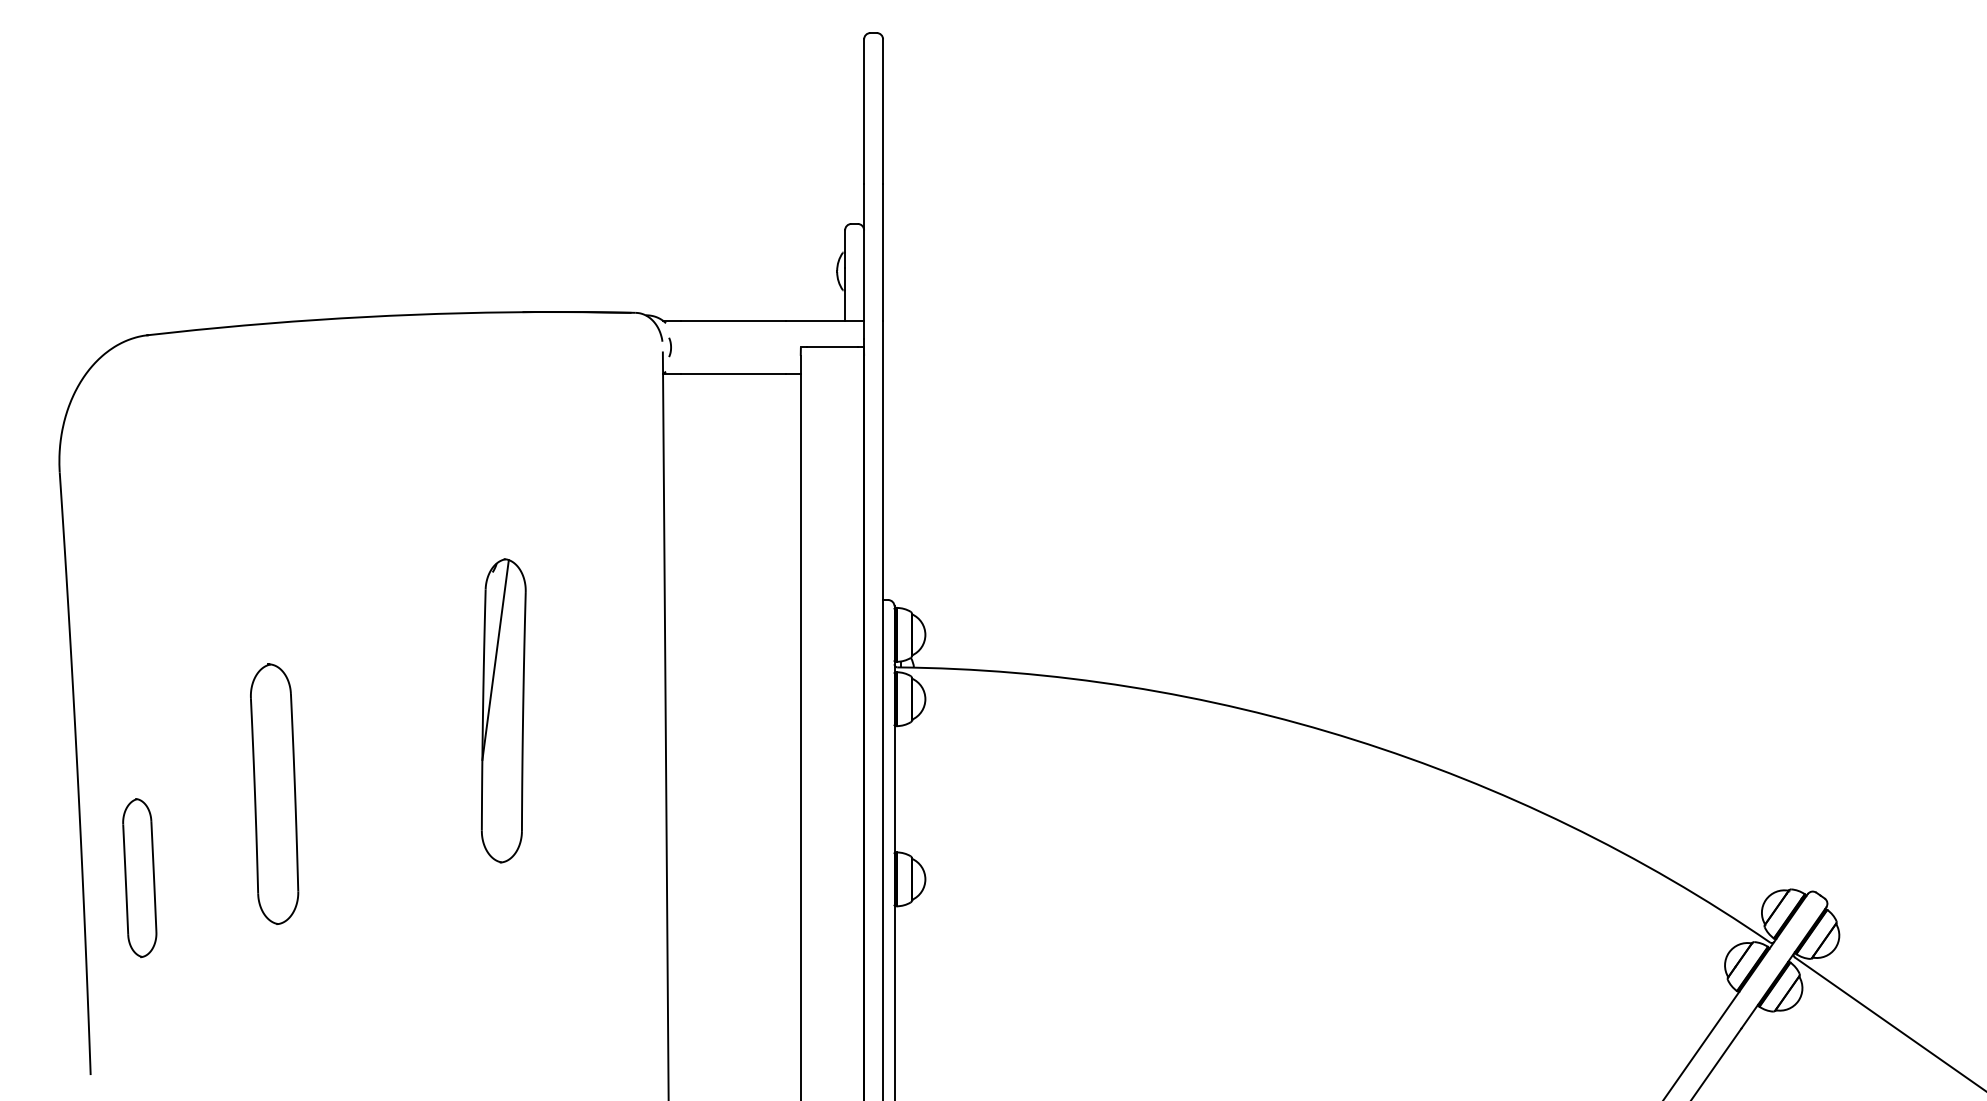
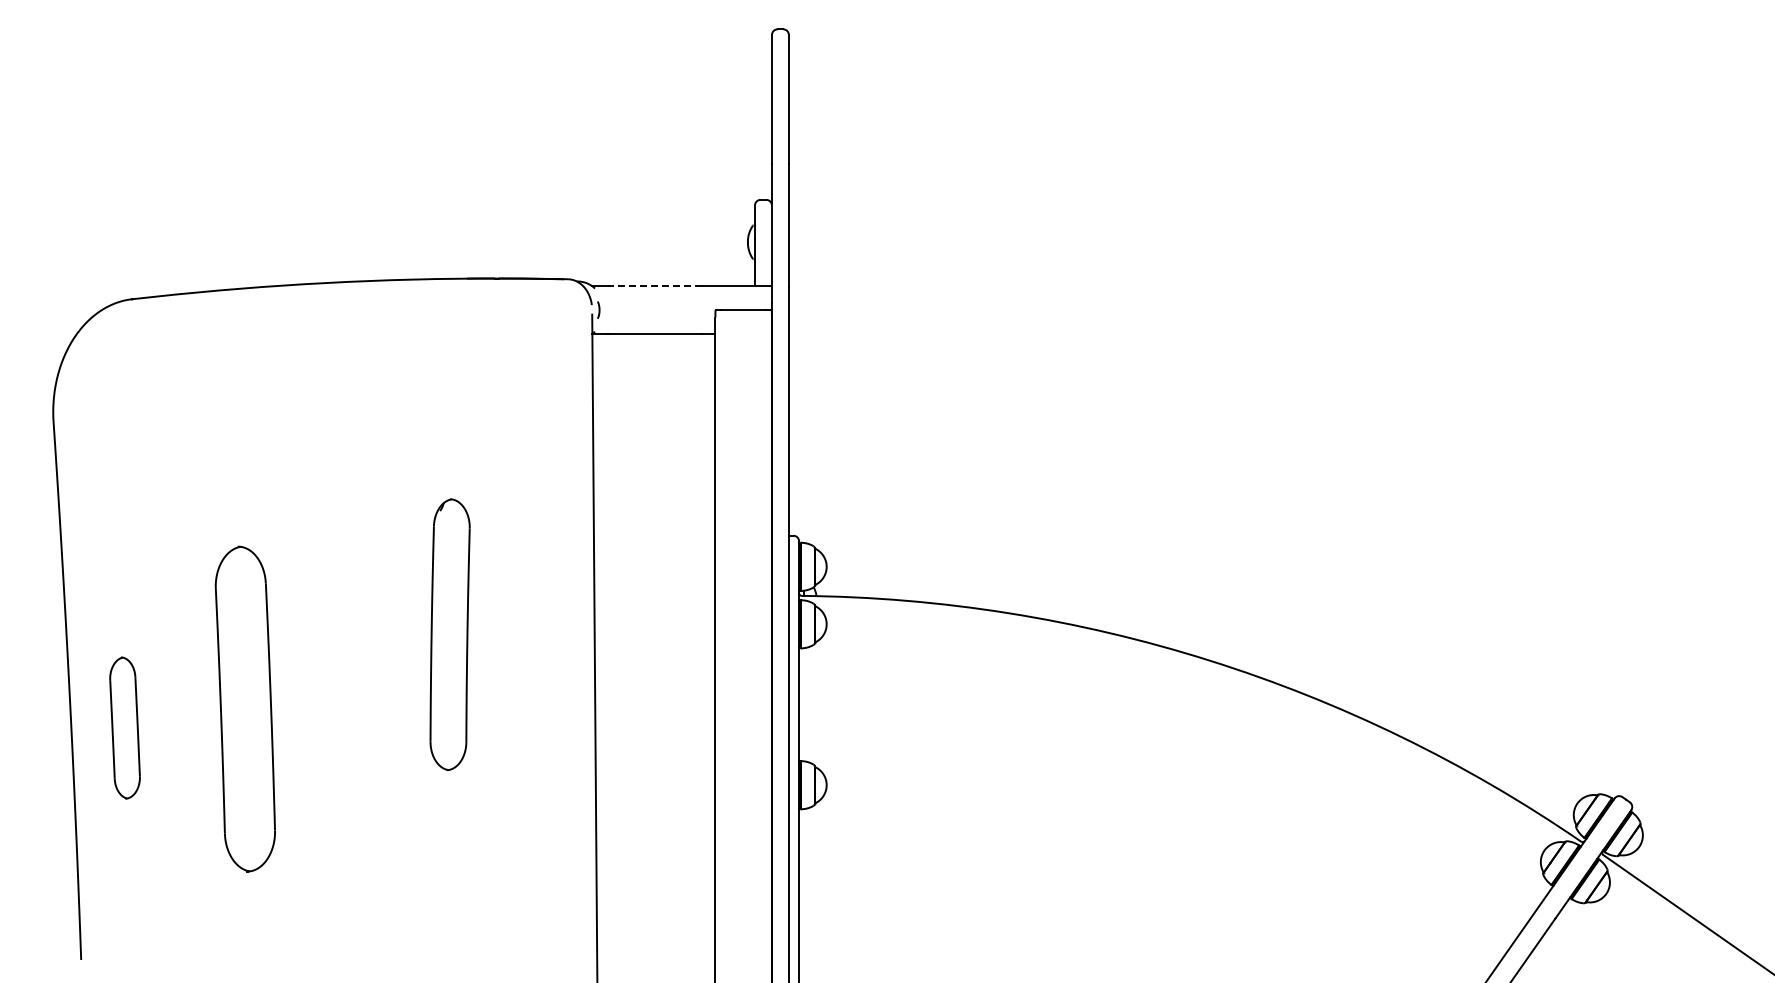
line: (733, 320) -> (655, 286), solid -> dashed
line: (495, 660) -> (442, 589), removed
part: (274, 794) -> (245, 709), size x1.4
part: (139, 877) -> (124, 727), moved

